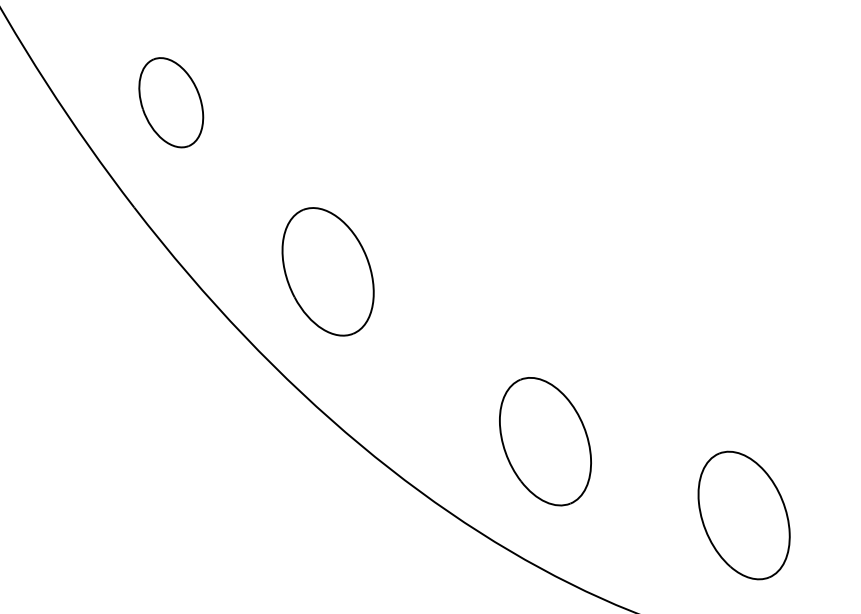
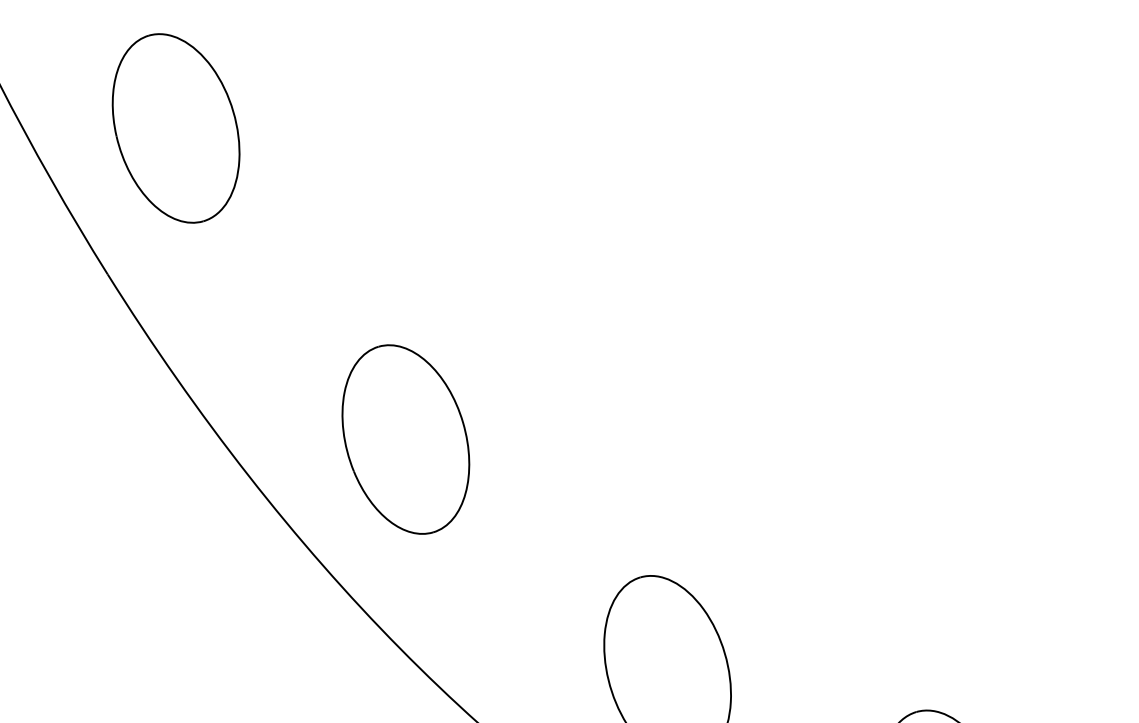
part: (170, 102) -> (174, 128), size x1.43
part: (327, 271) -> (404, 438), moved

